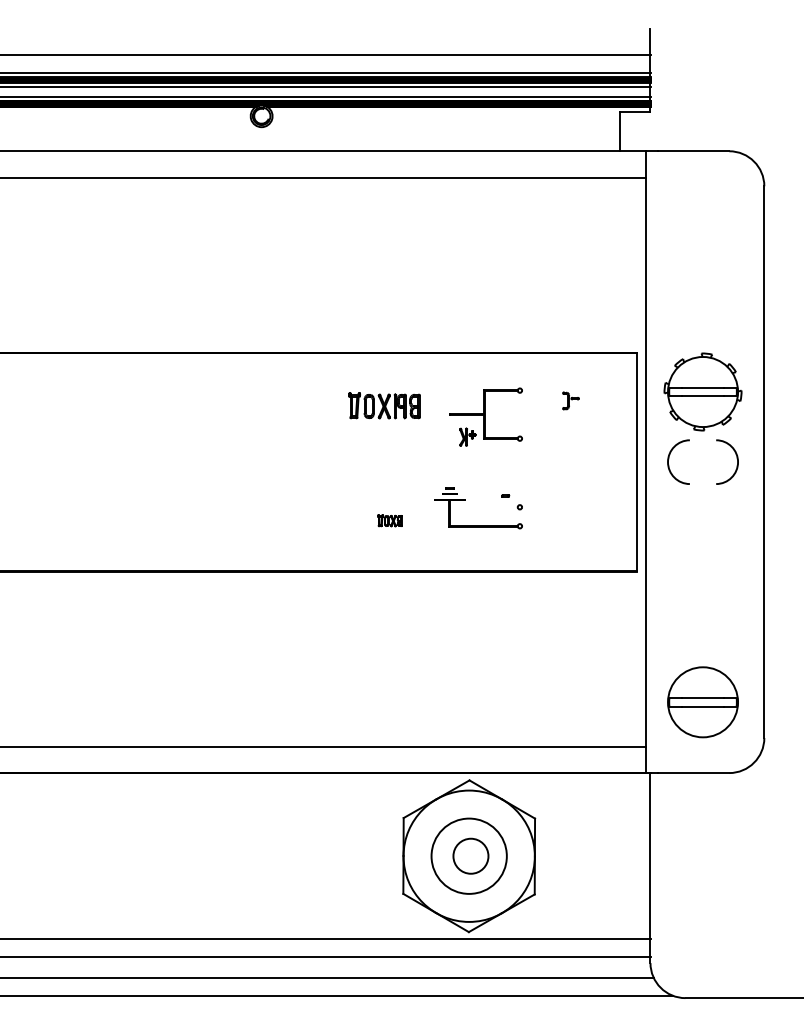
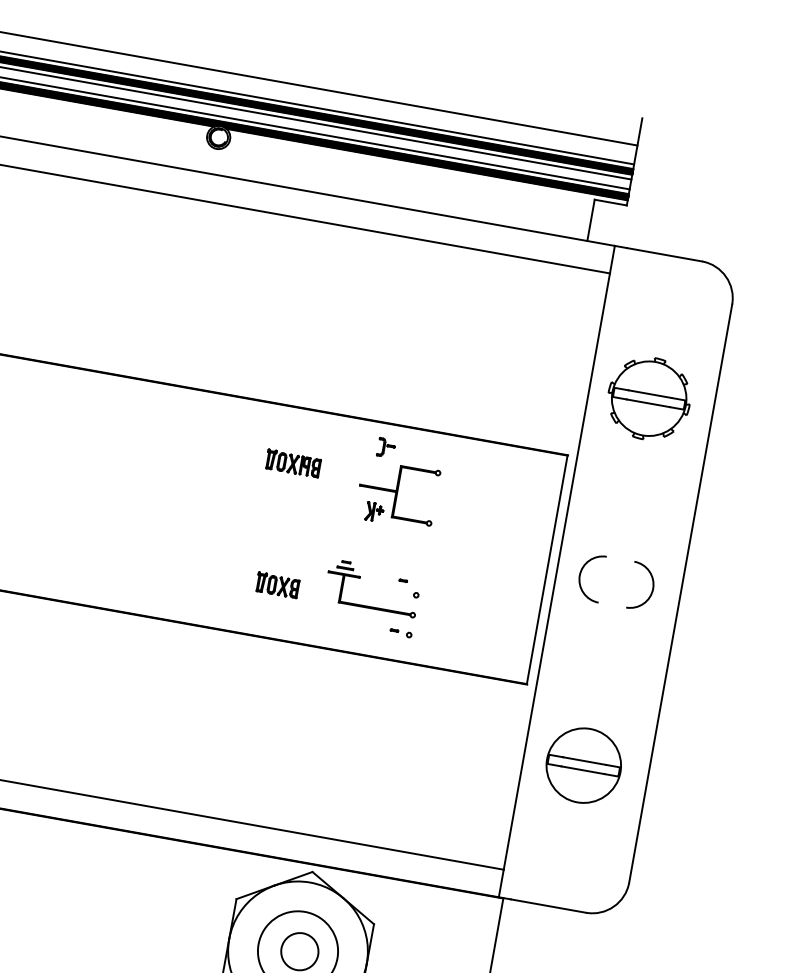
part: (702, 391) -> (648, 398), moved
part: (570, 400) -> (385, 447), moved
part: (384, 405) -> (293, 463), size x0.71
part: (389, 520) -> (277, 584), size x1.67
part: (511, 544) -> (400, 632), added
part: (702, 702) -> (583, 765), moved

